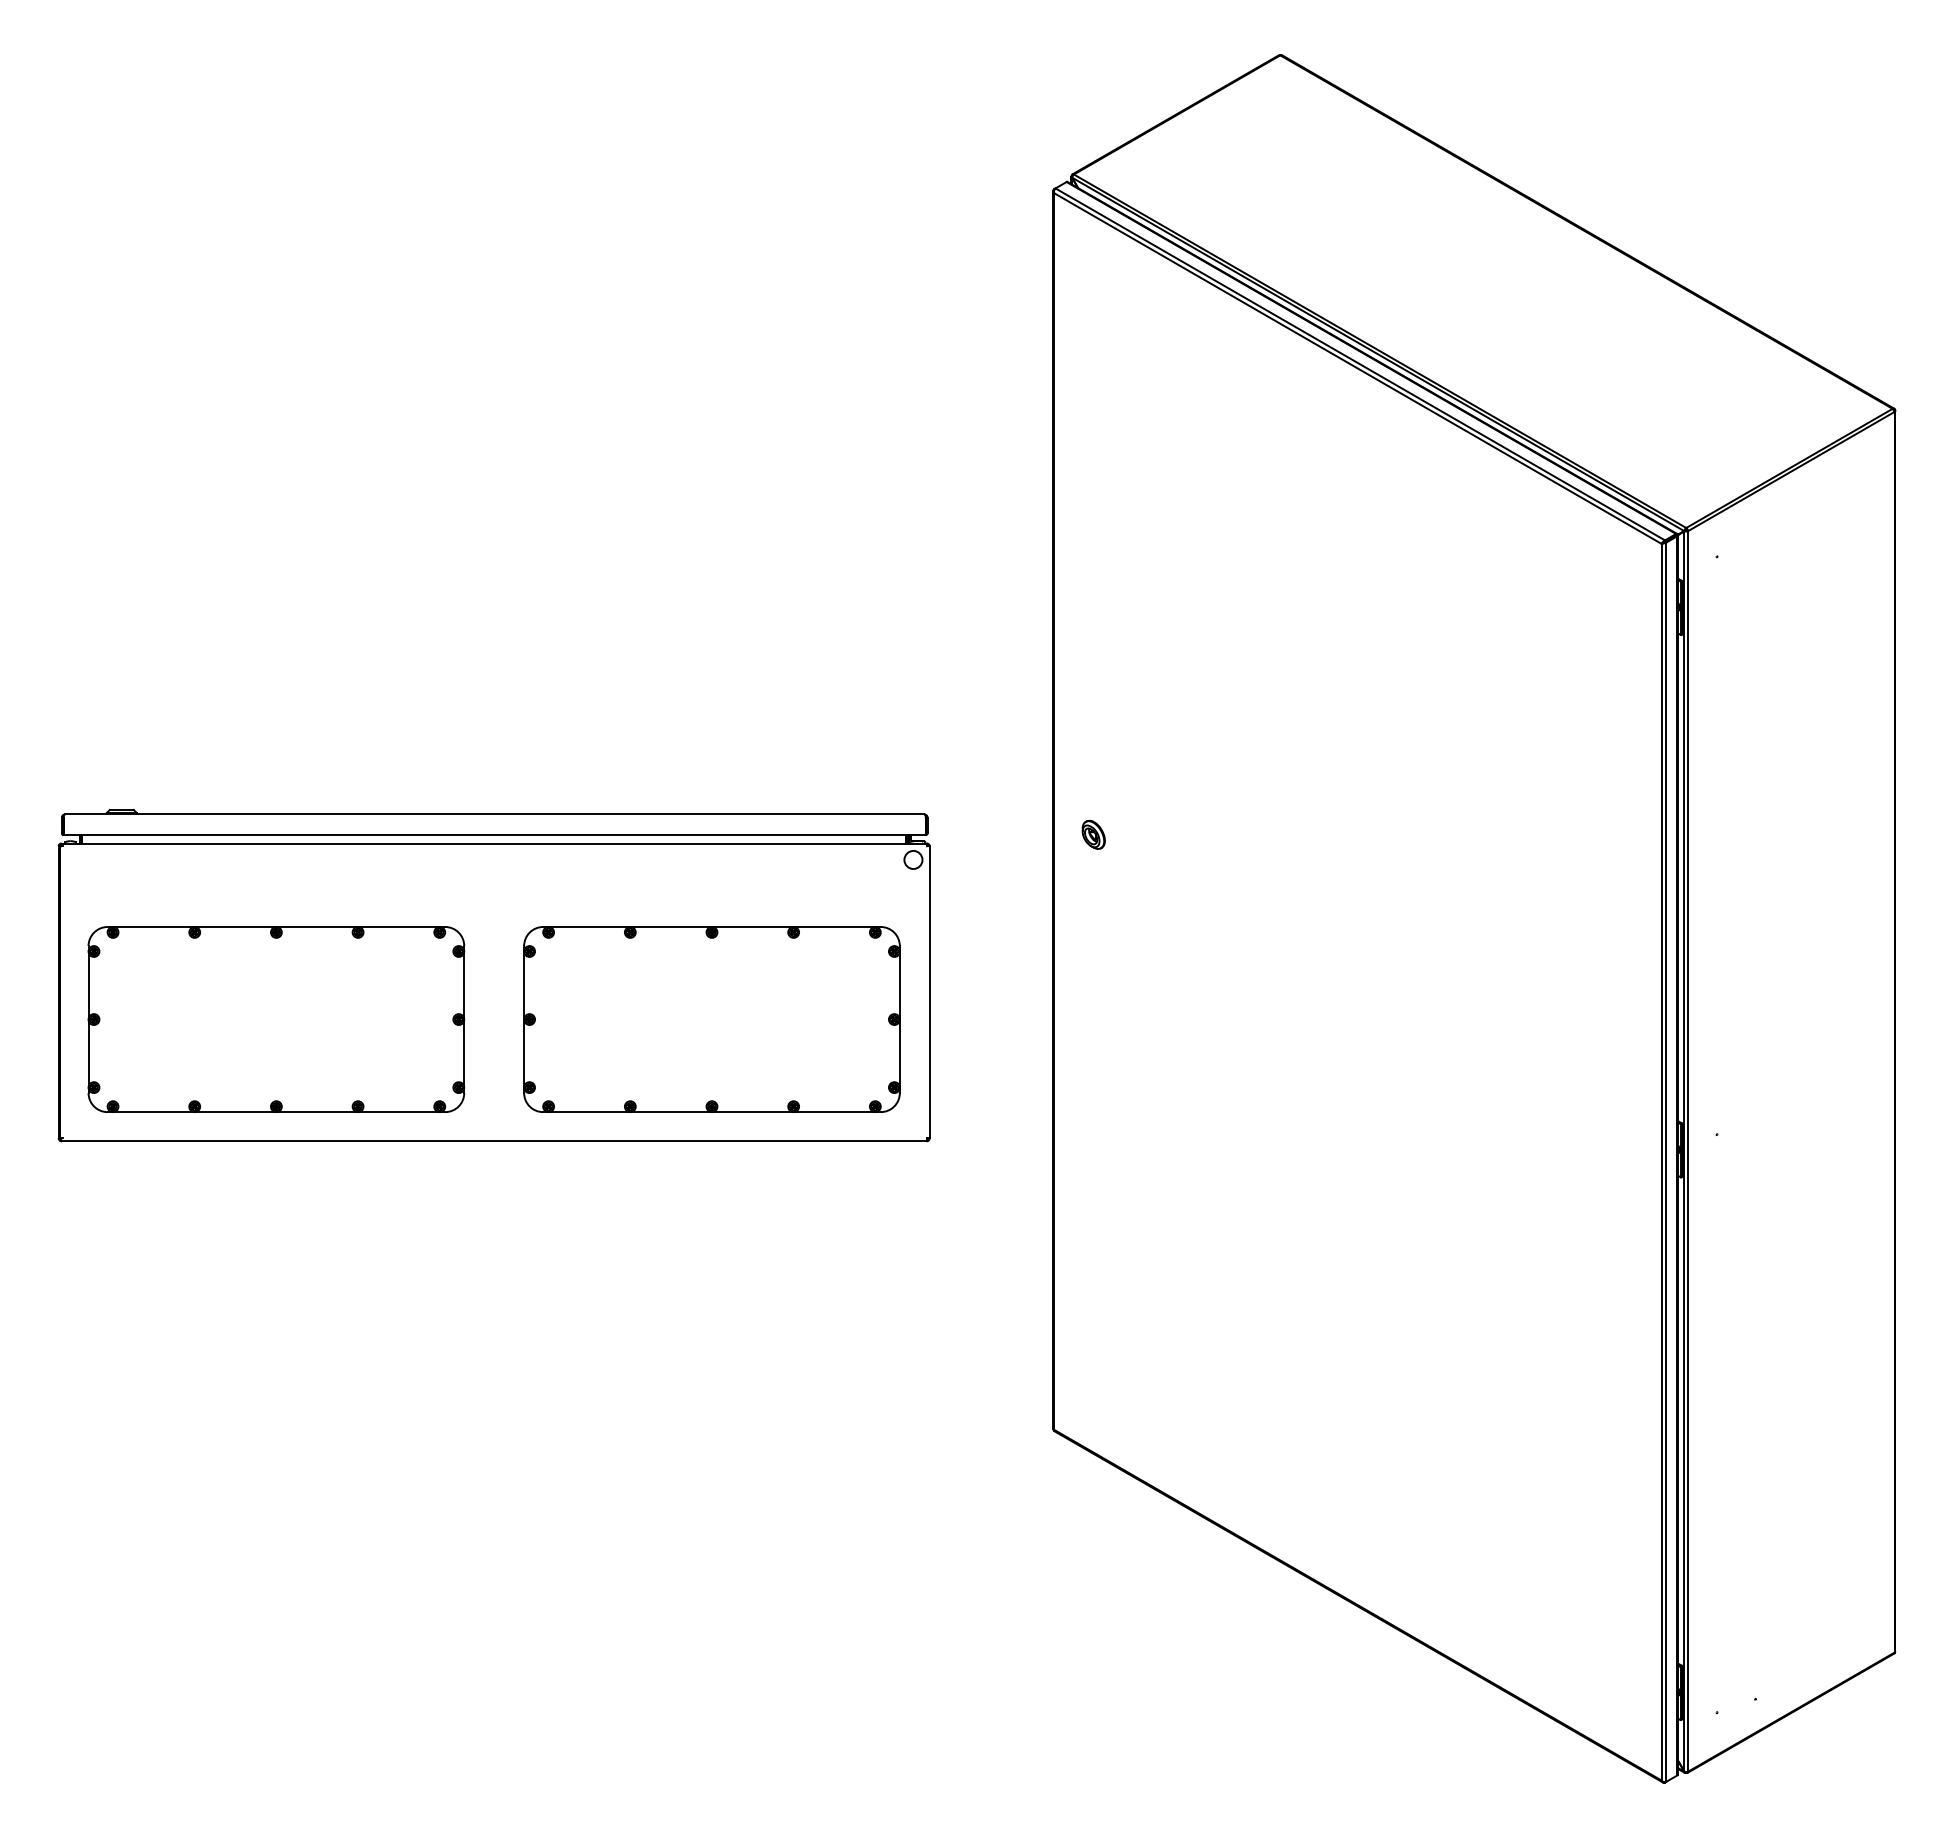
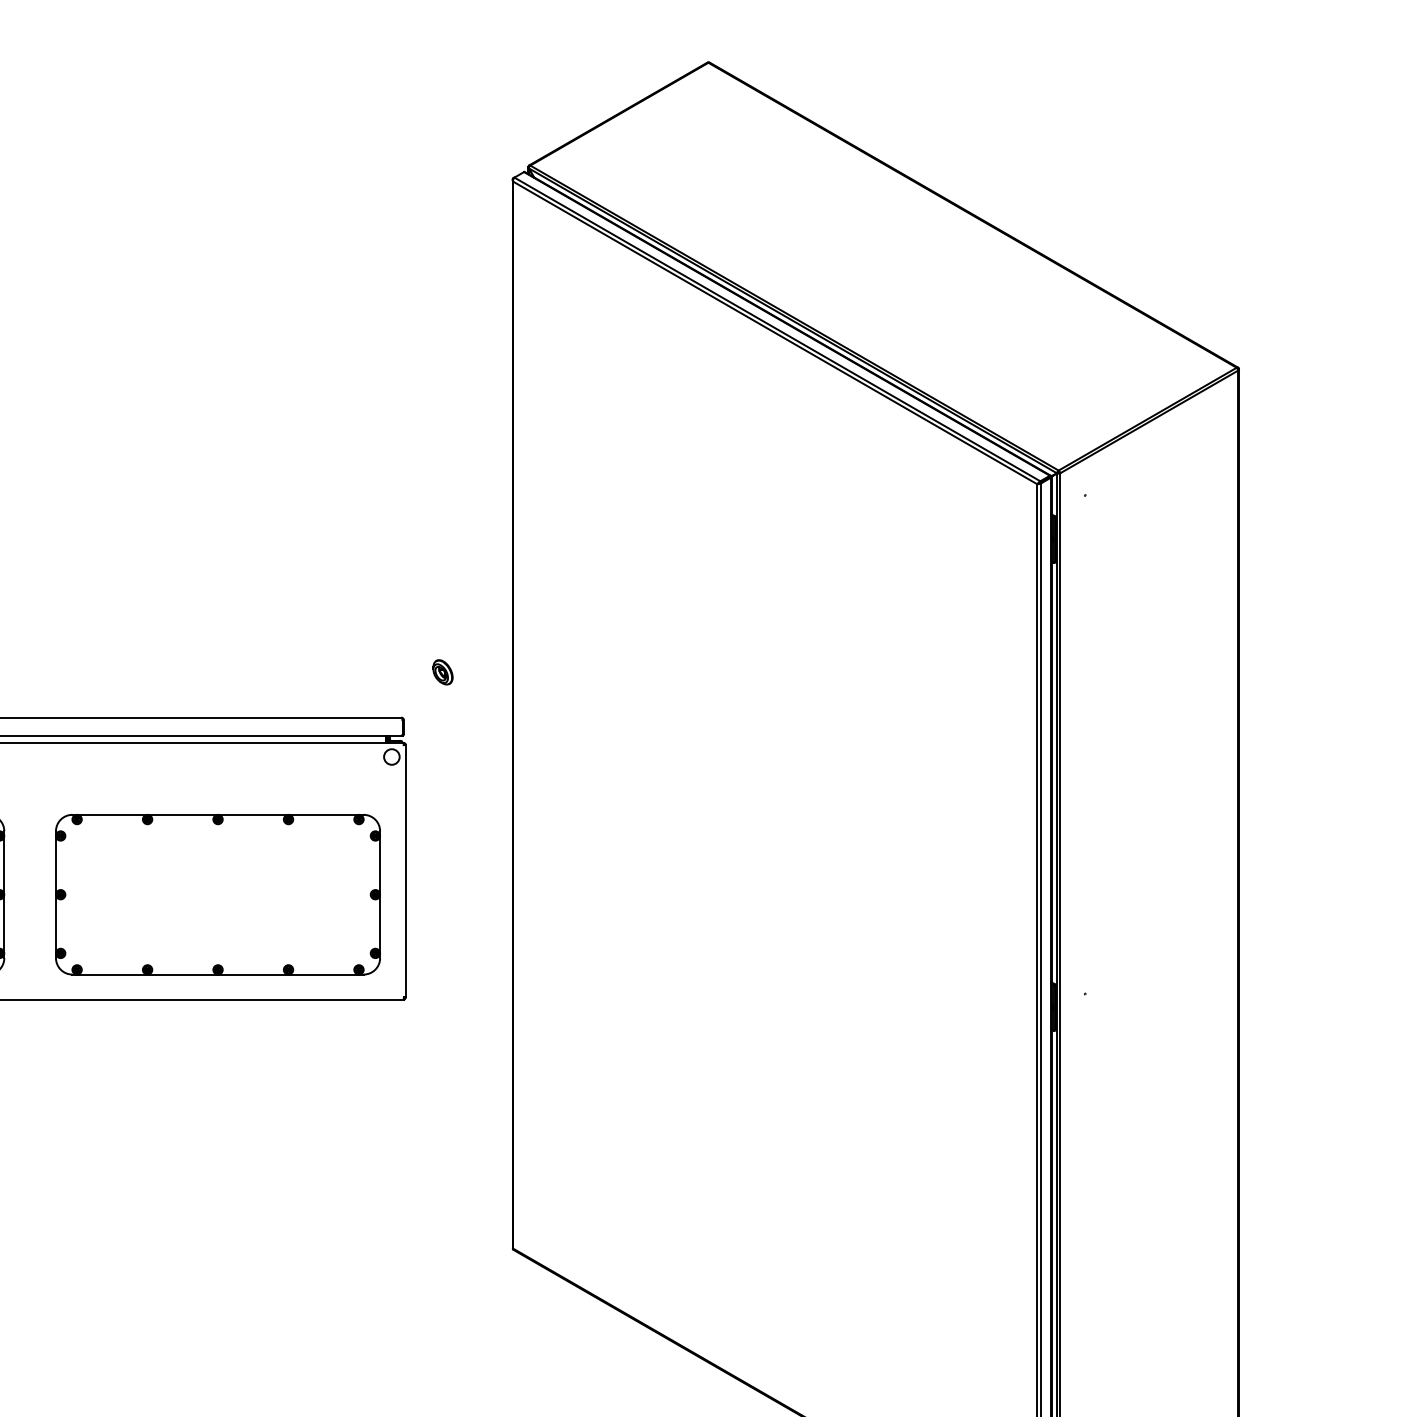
part: (1093, 834) -> (442, 672), moved

